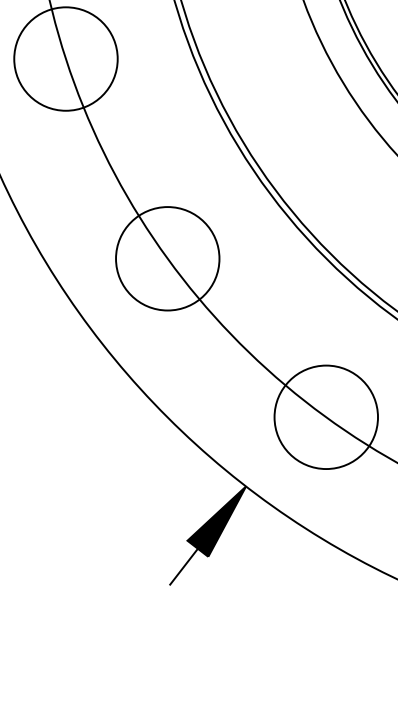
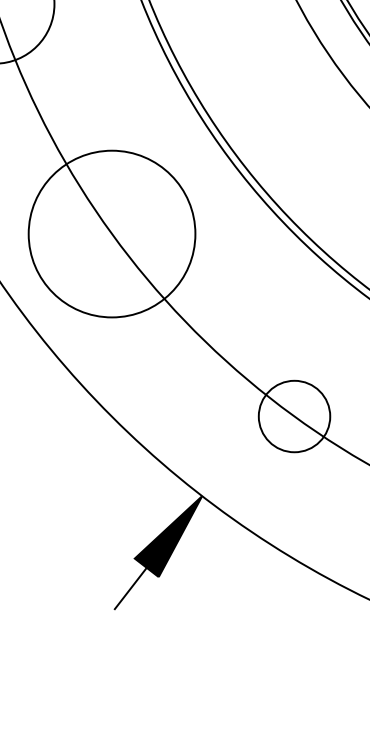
circle: (167, 258) -> (111, 233), size x1.4
circle: (326, 417) -> (294, 416), size x0.6

